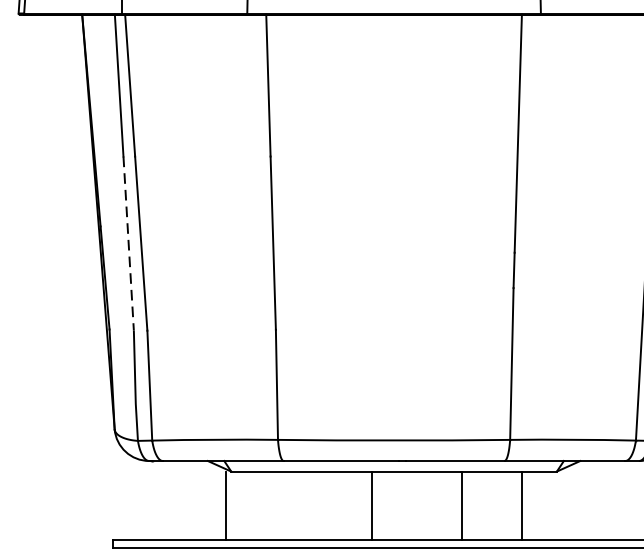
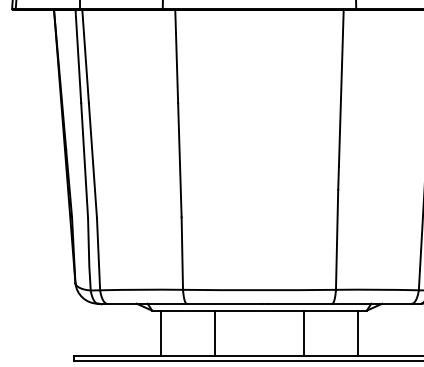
line: (128, 245) -> (84, 161), dashed -> solid
line: (225, 504) -> (160, 332), moved
line: (372, 504) -> (215, 332), moved
line: (523, 504) -> (358, 332), moved

